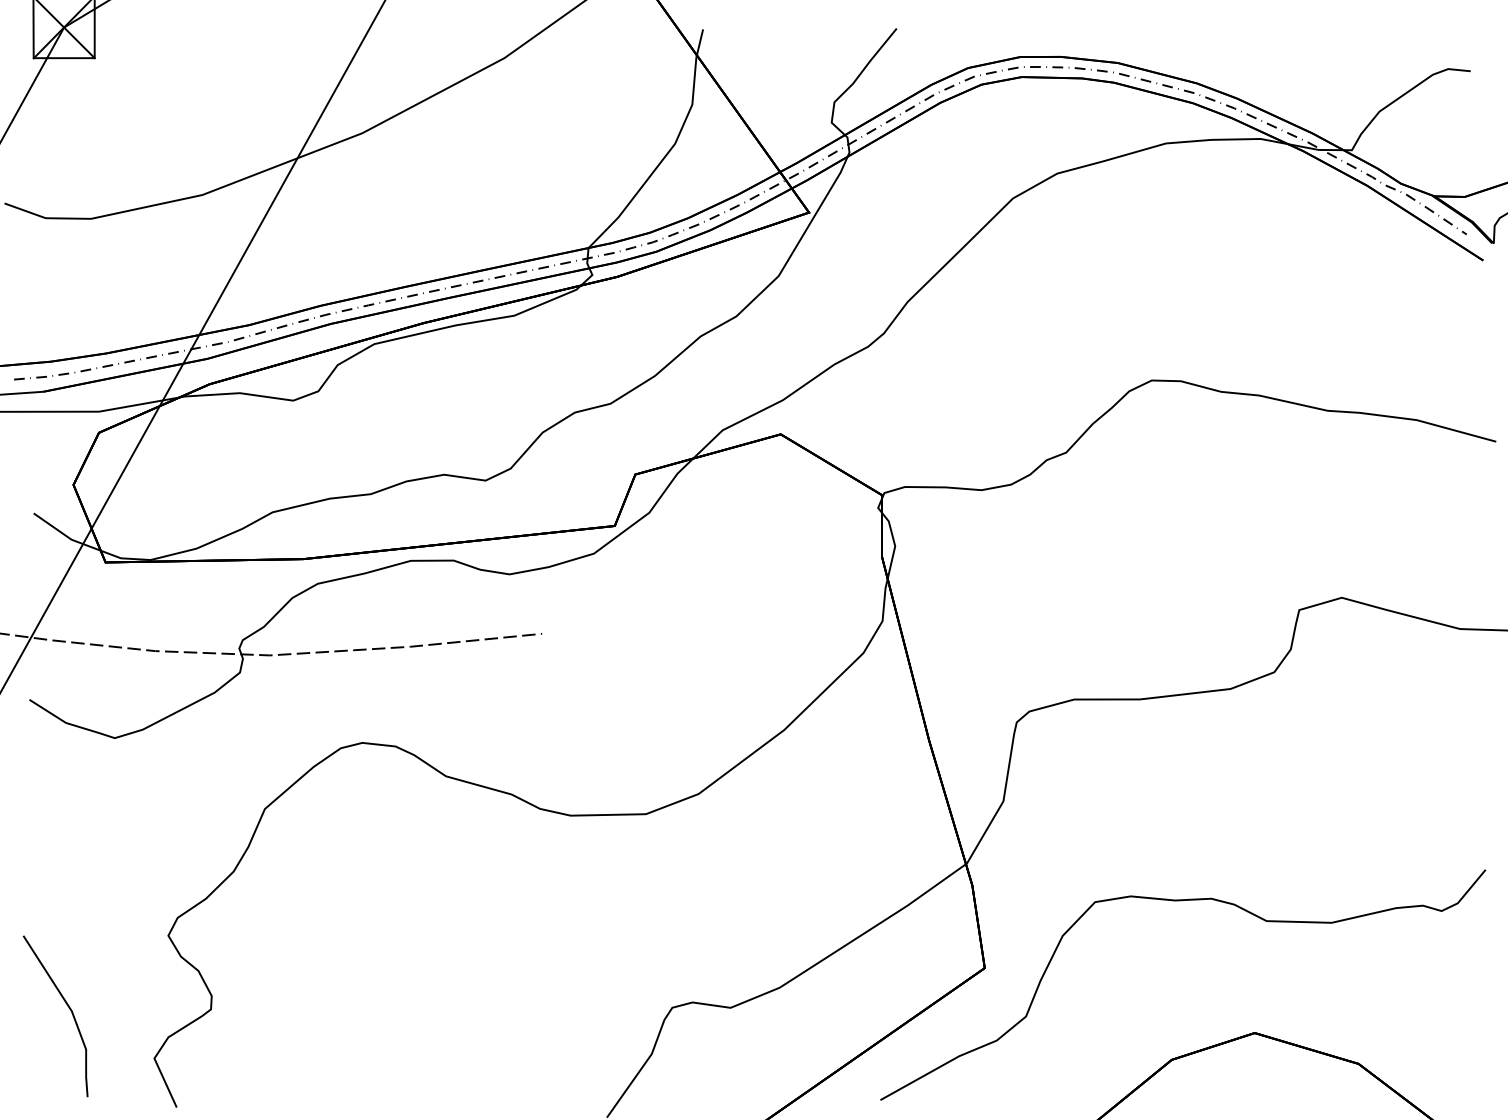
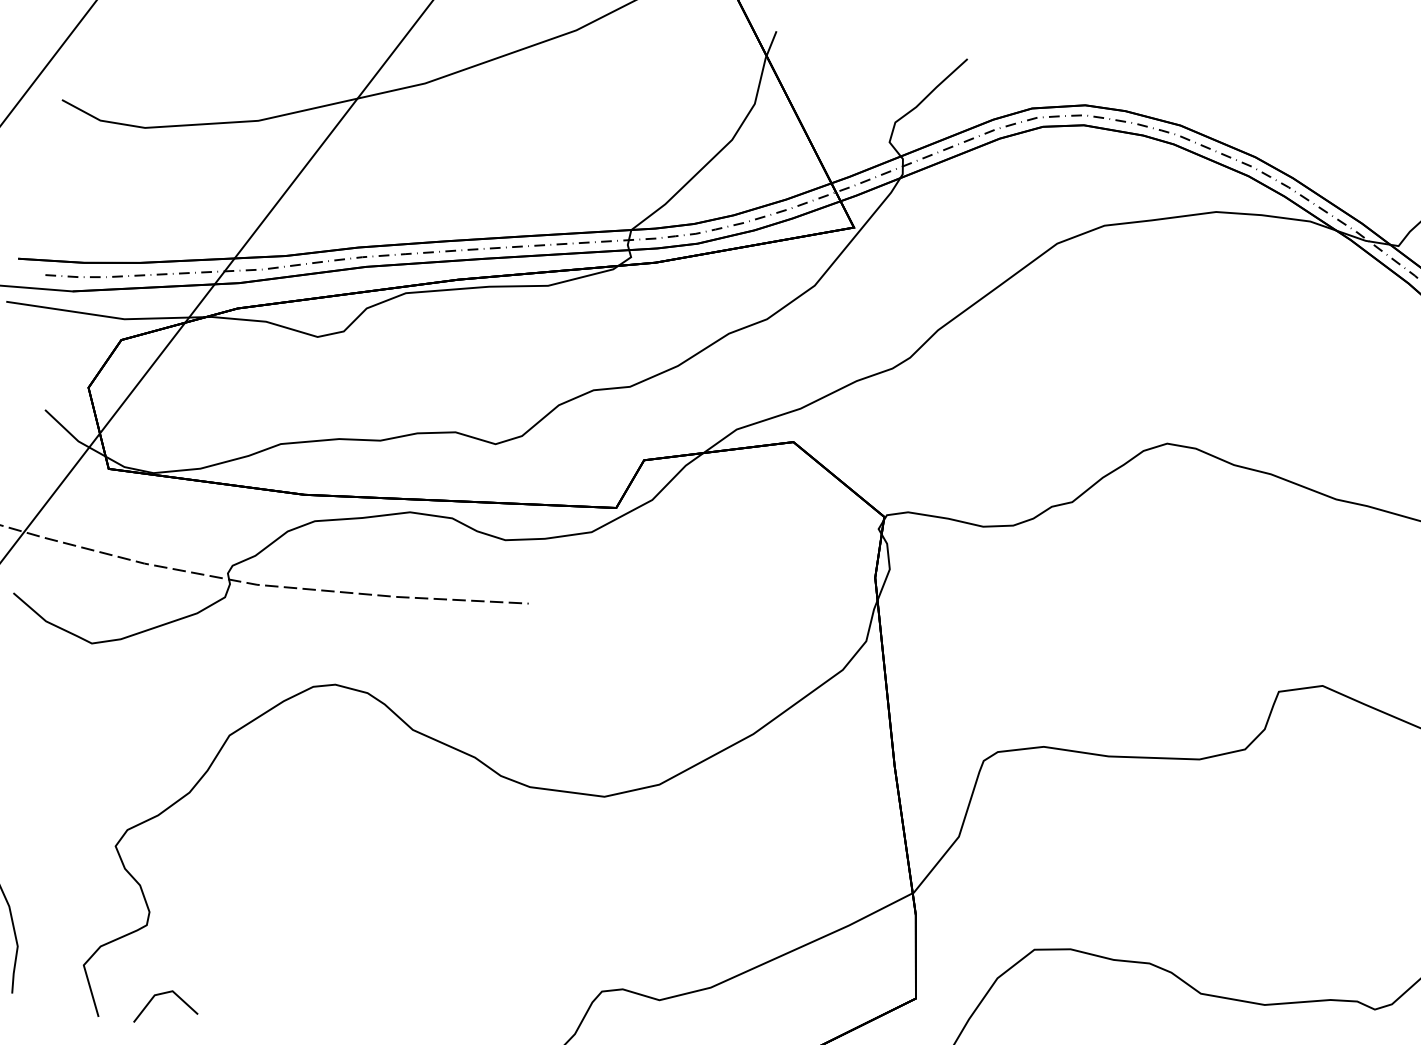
line: (238, 1075) -> (164, 994), added

